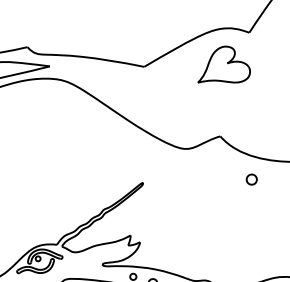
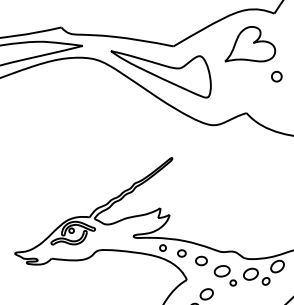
part: (130, 96) -> (160, 74), added
part: (251, 179) -> (276, 76), moved

